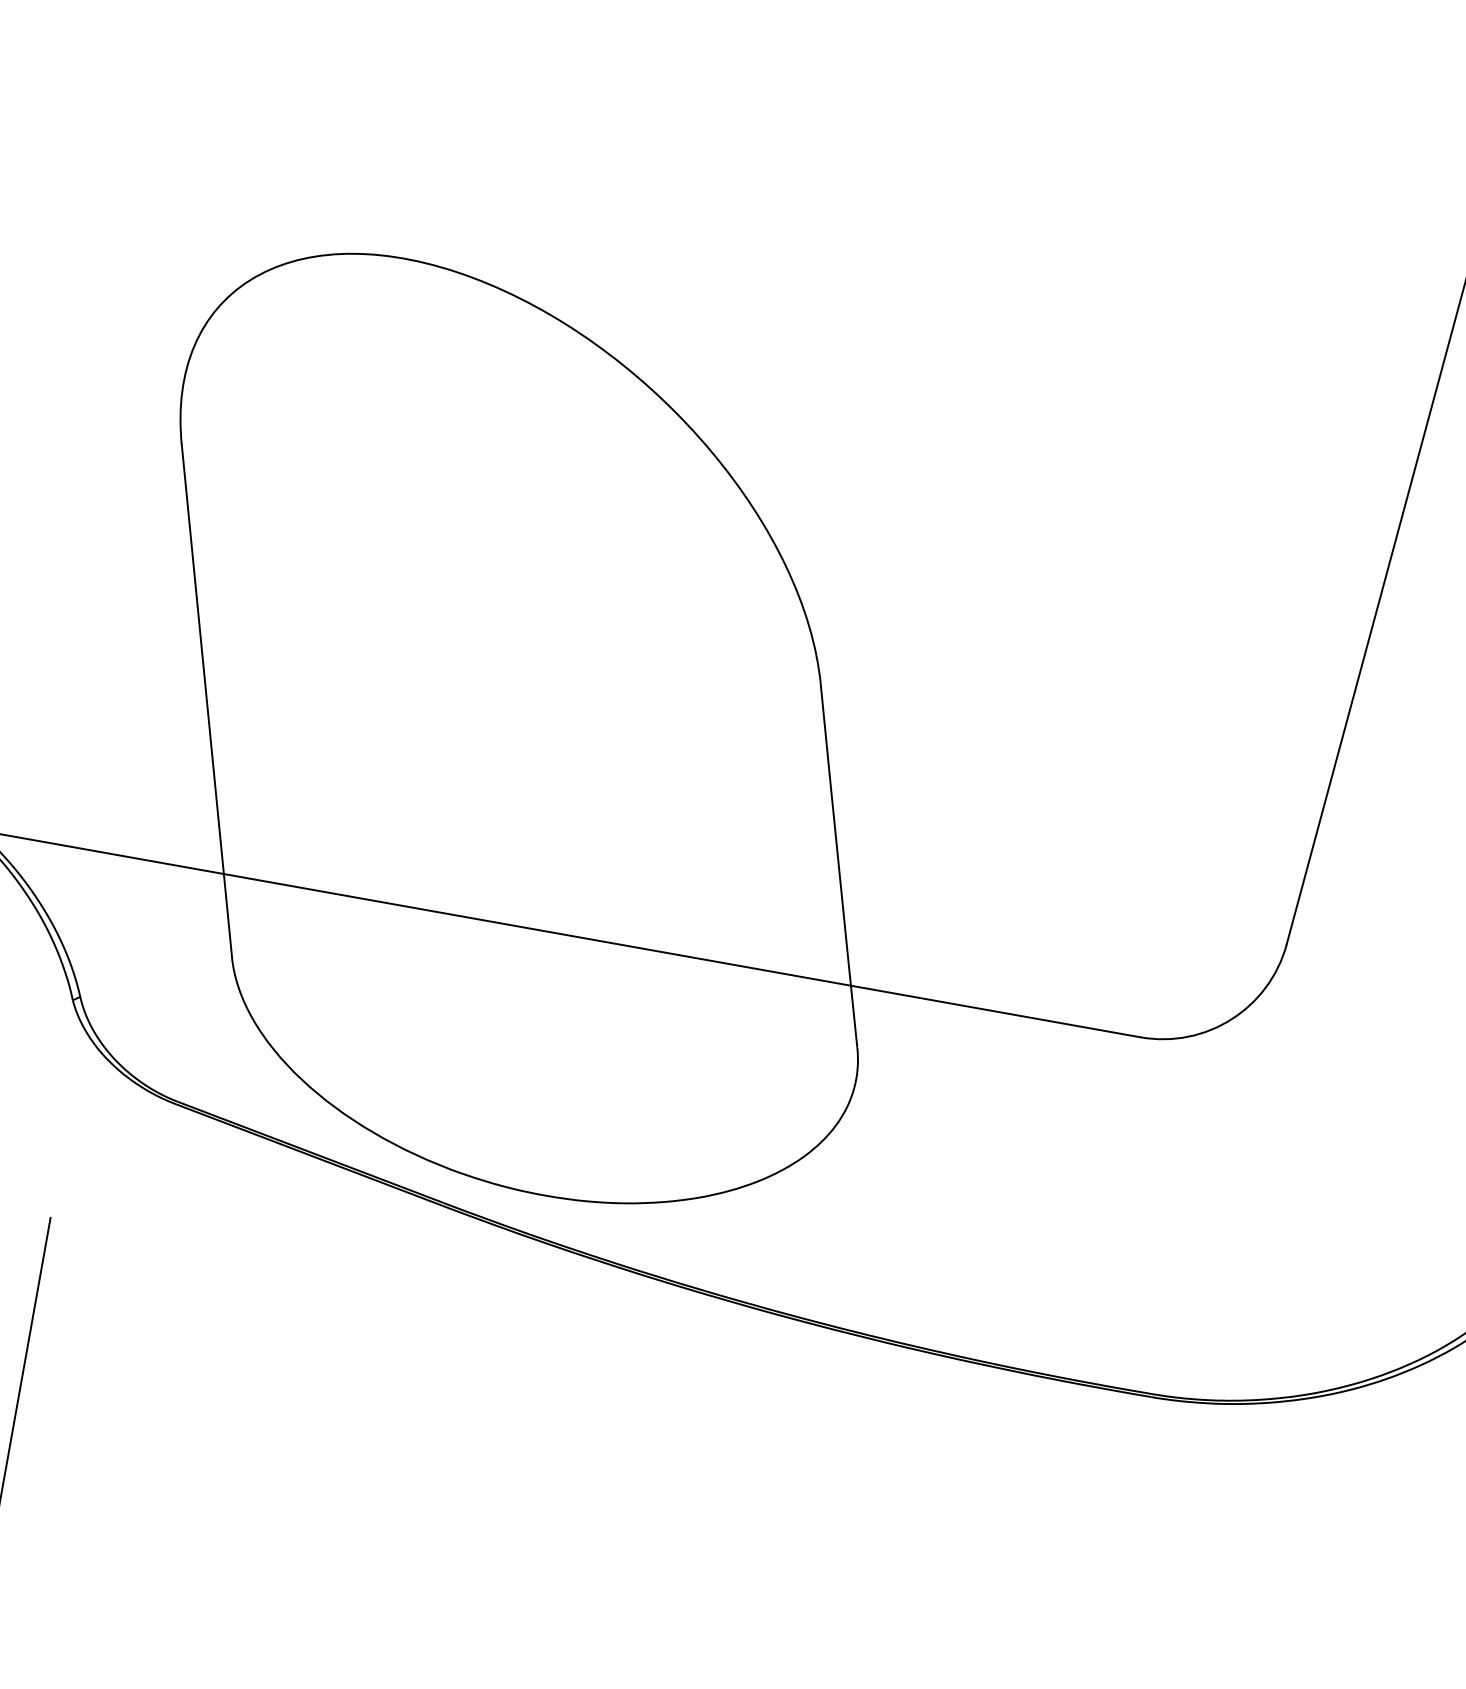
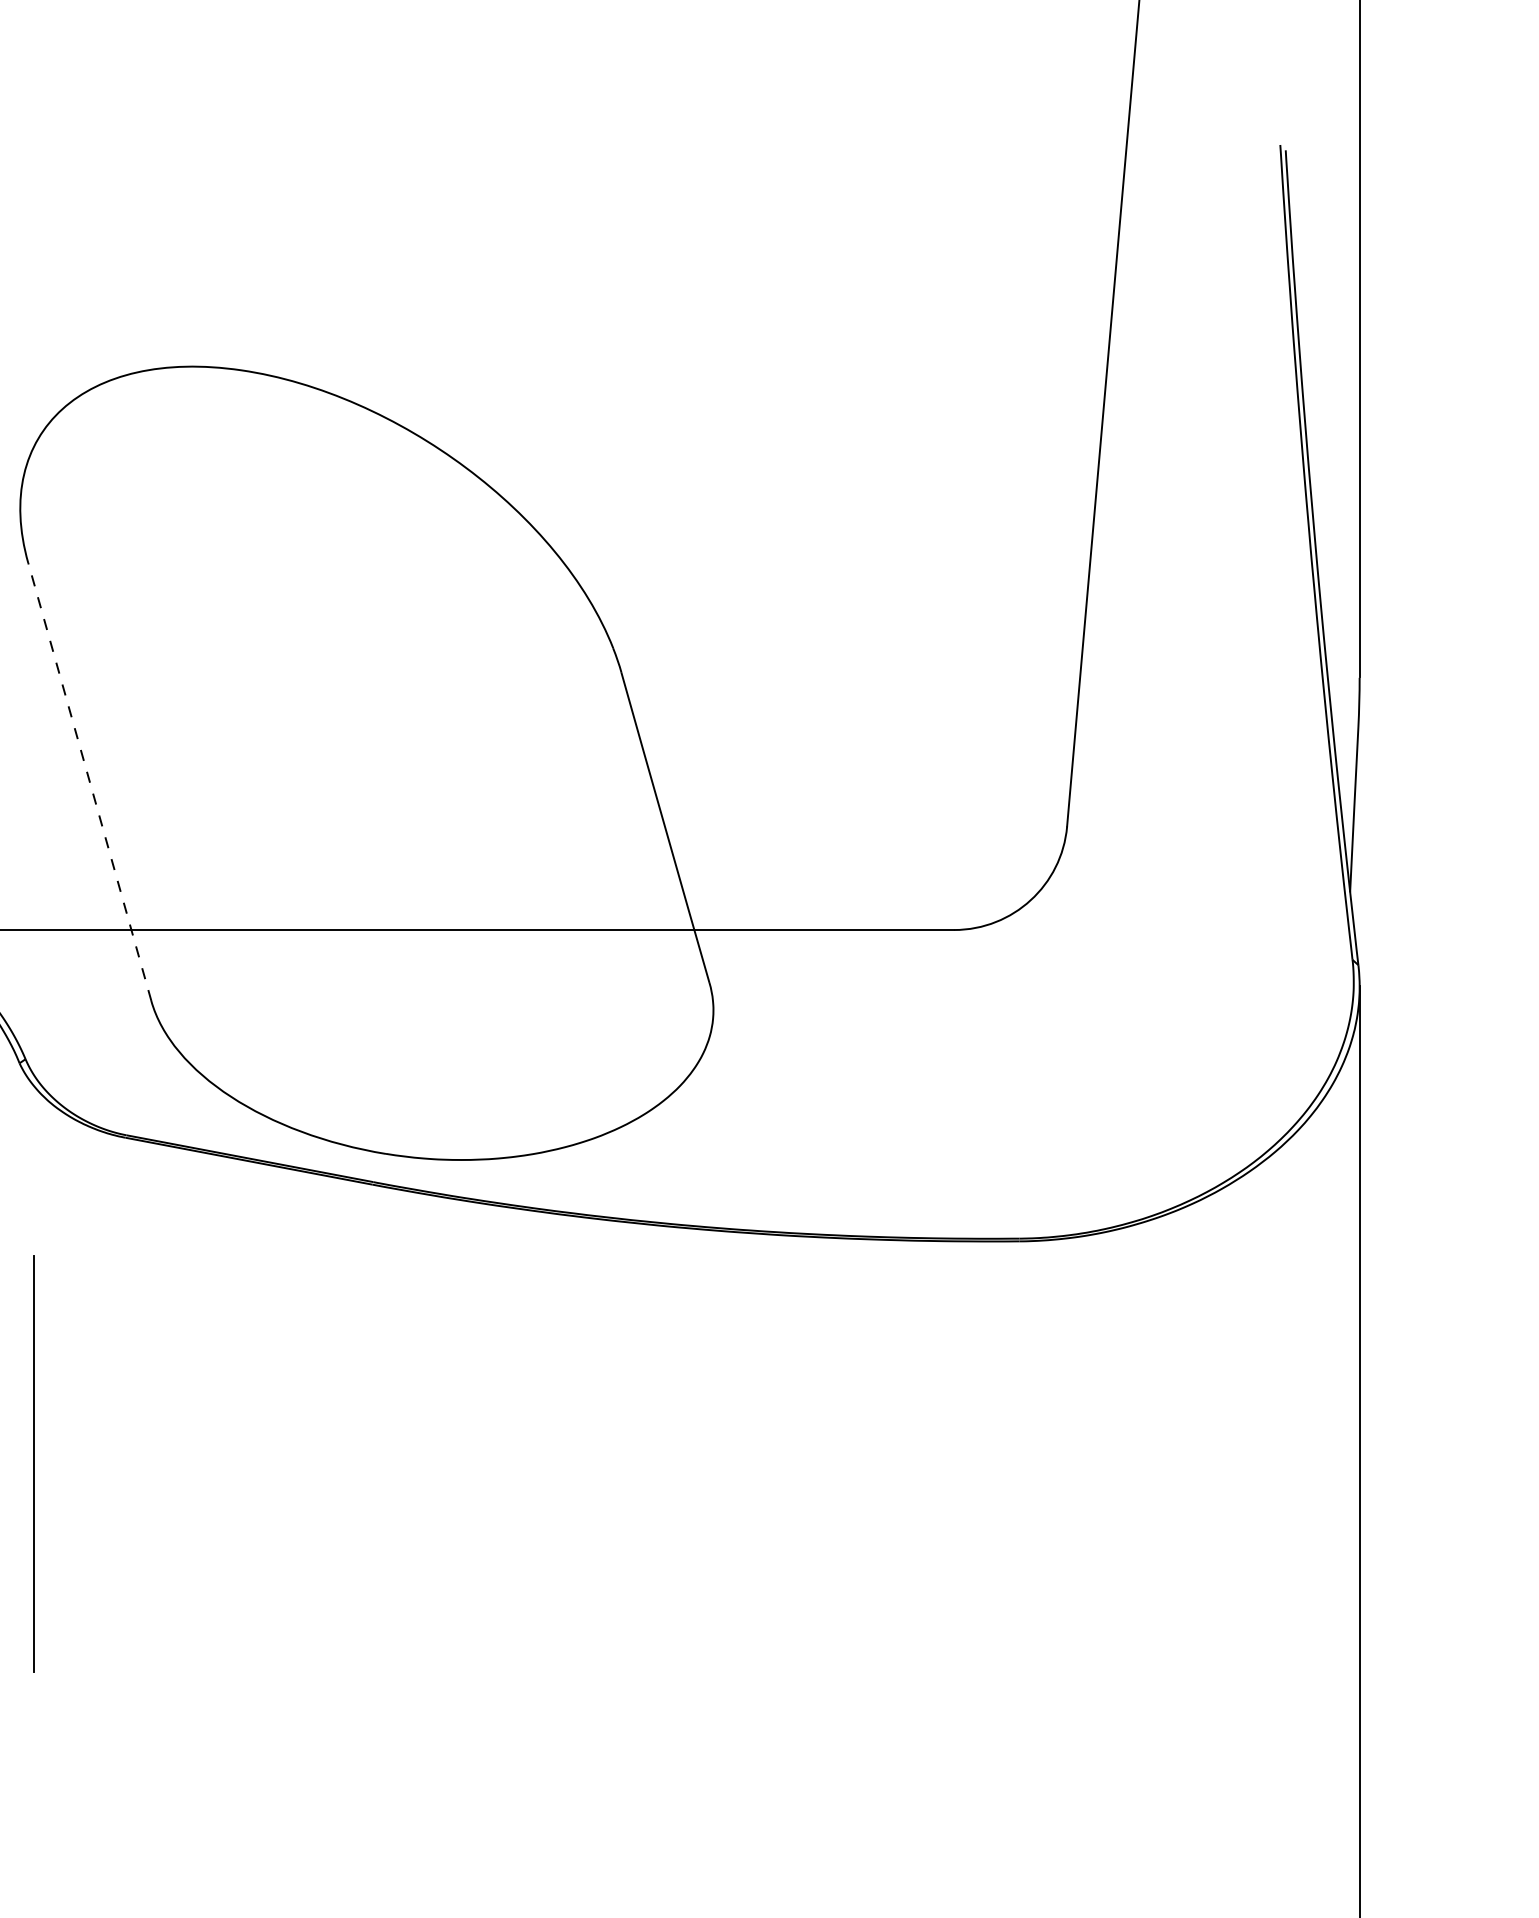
line: (206, 700) -> (89, 781), solid -> dashed

